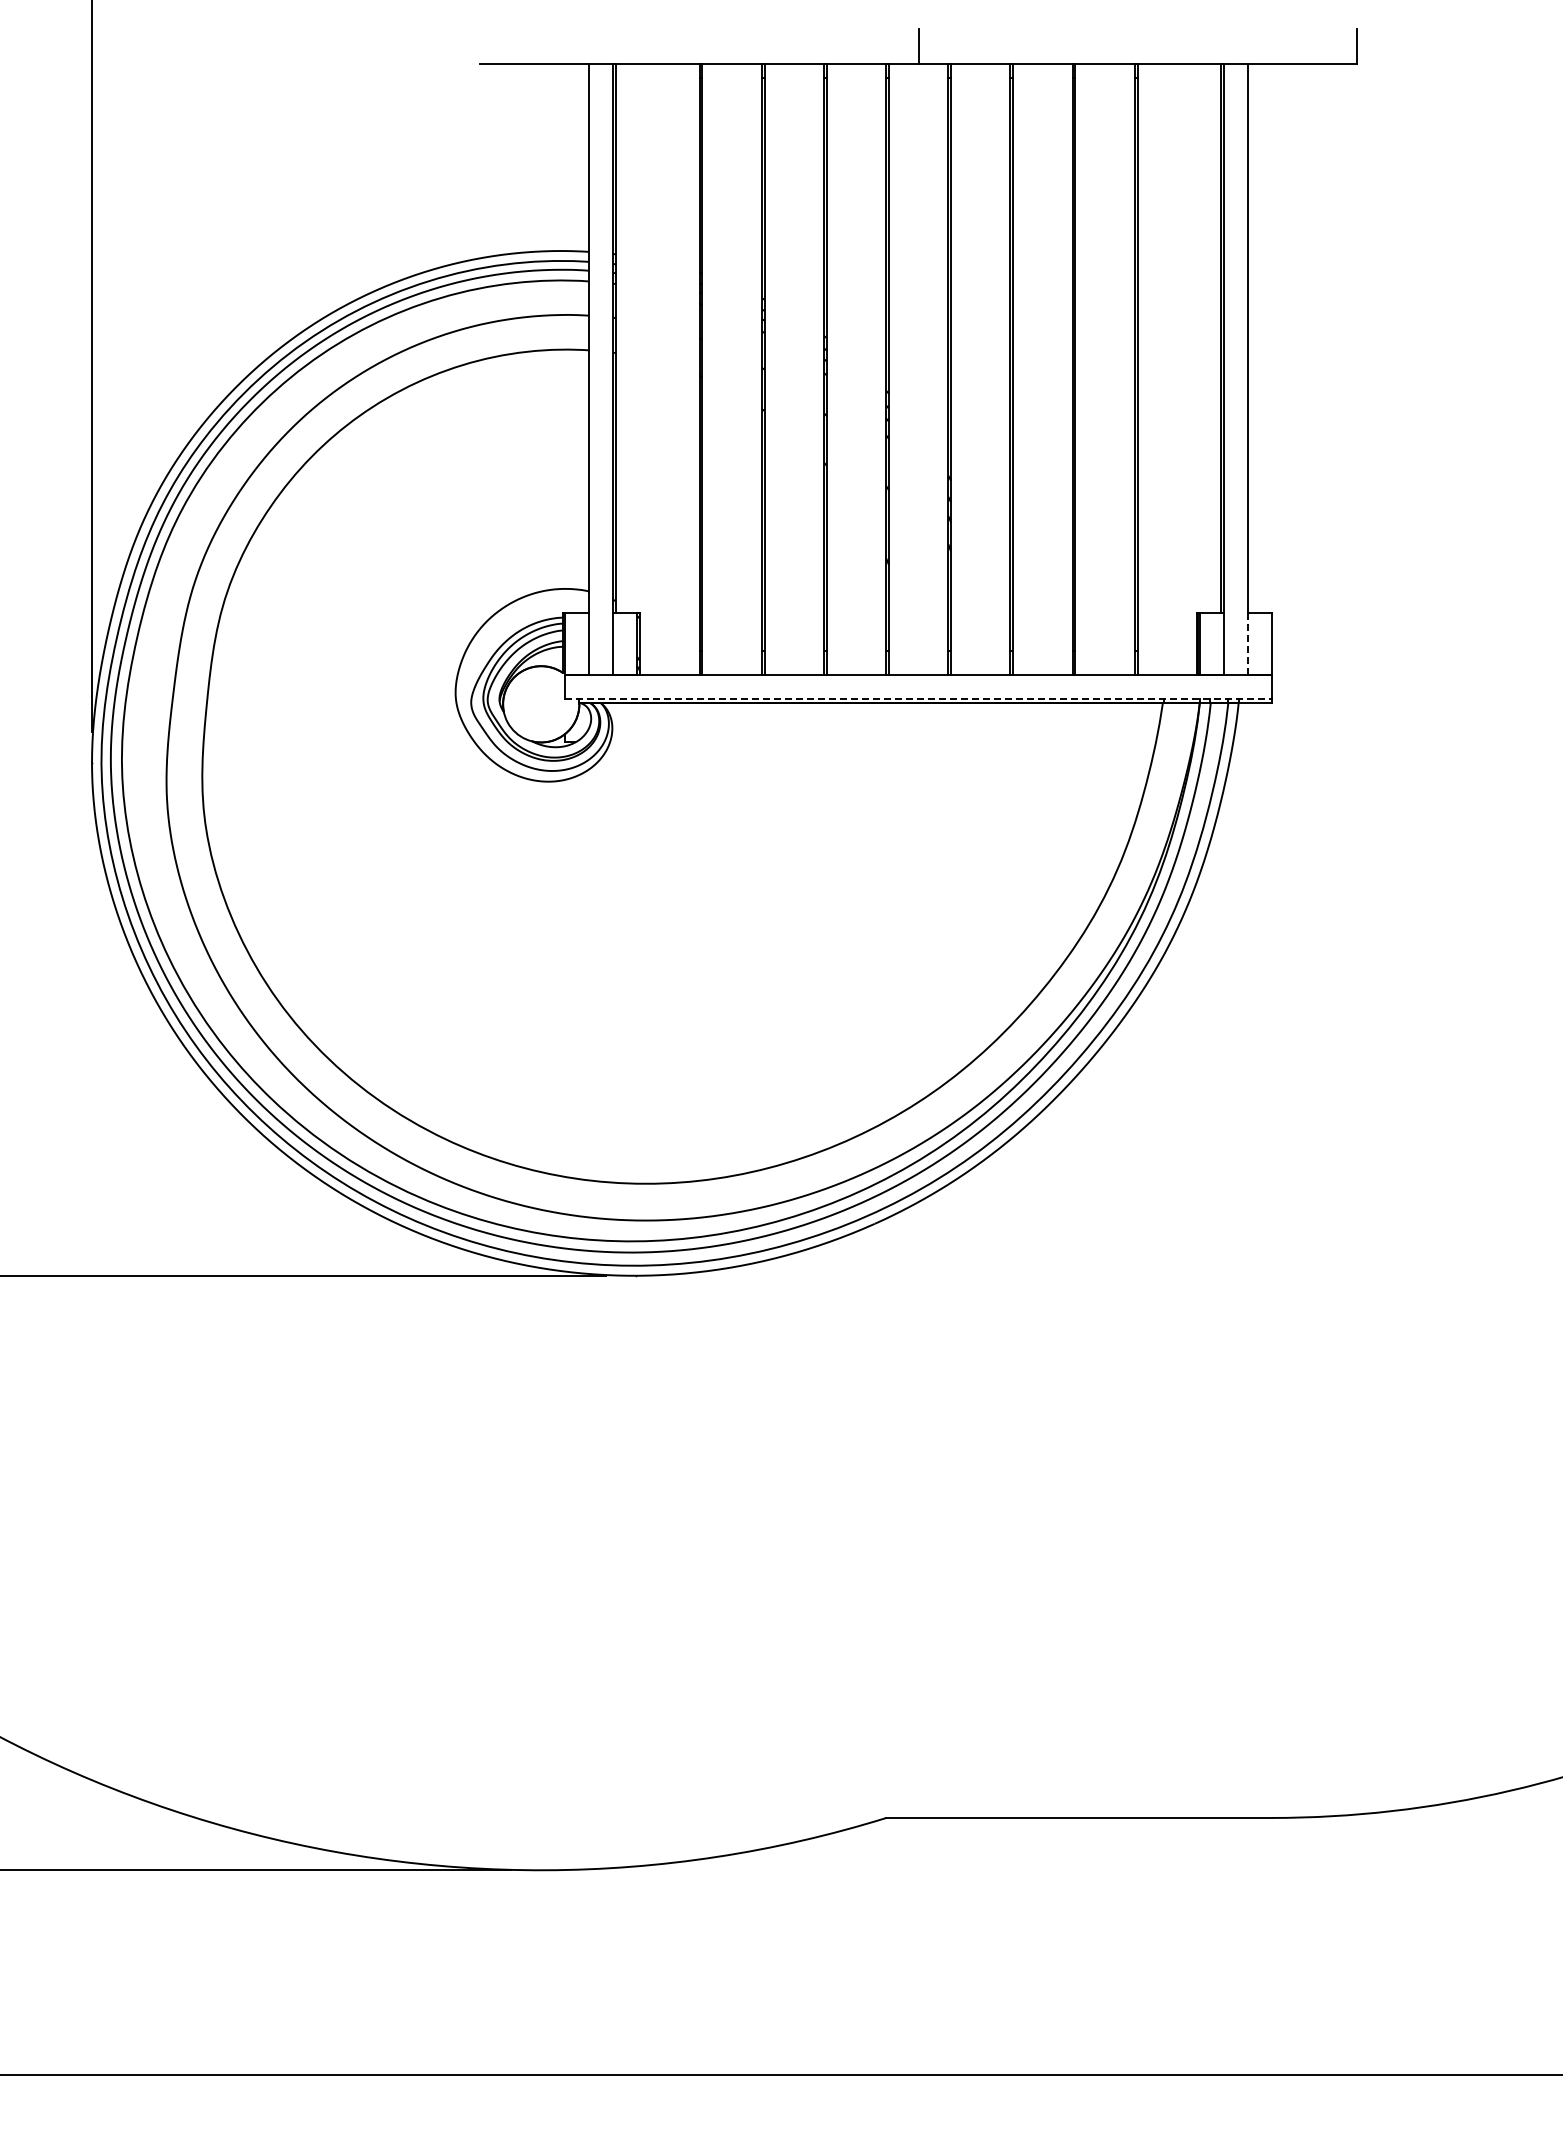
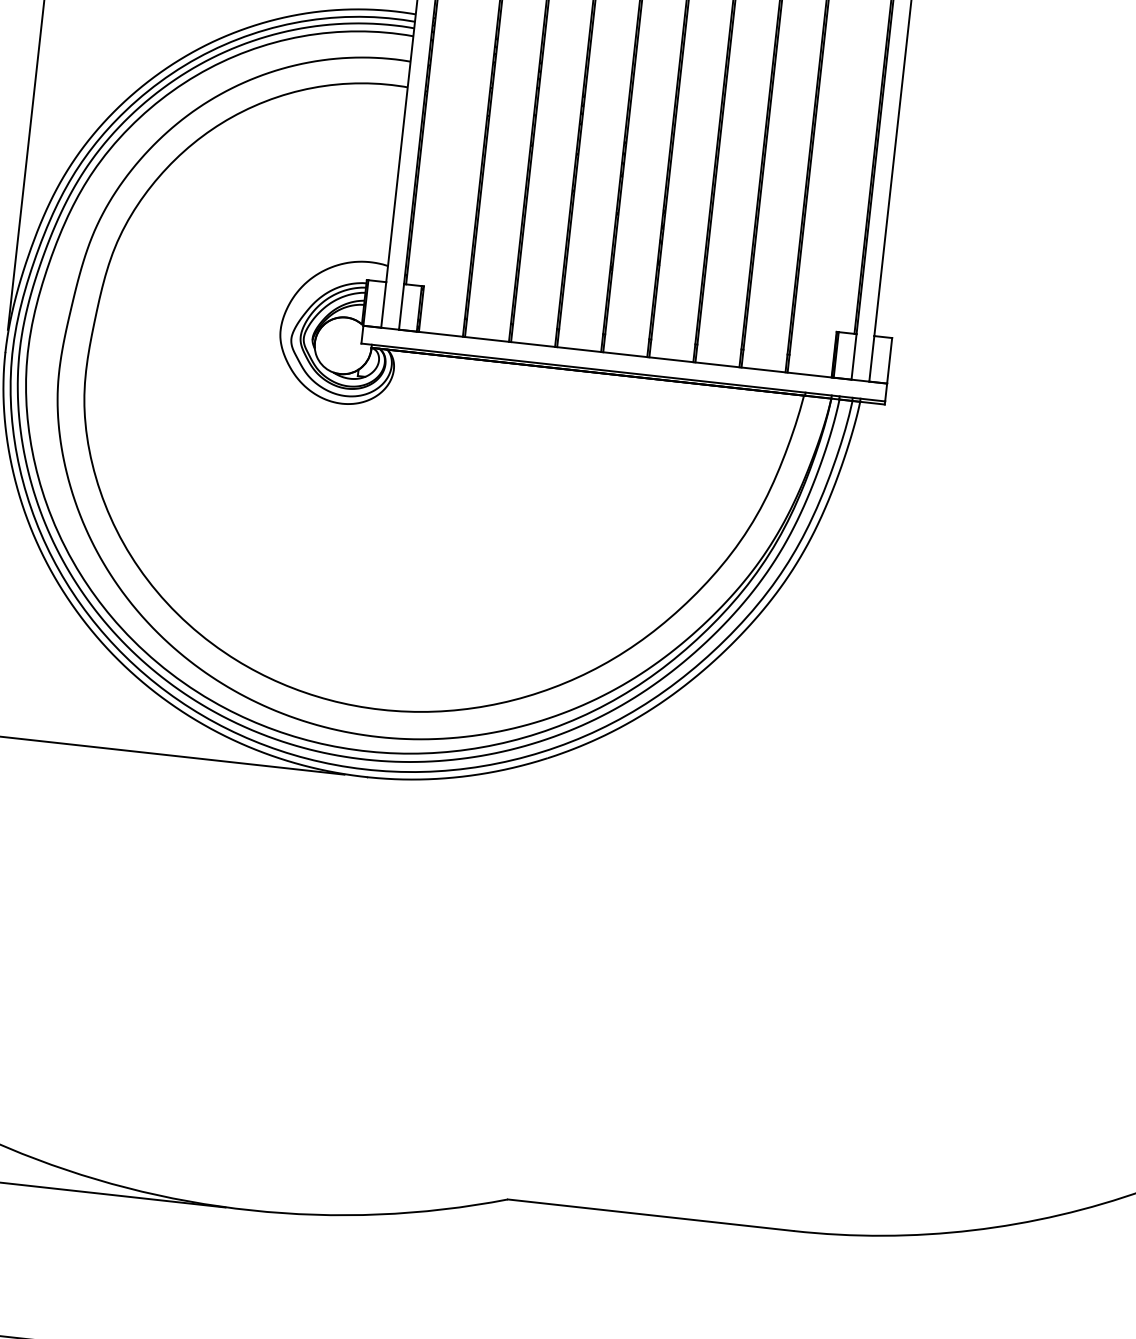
line: (1247, 643) -> (871, 358), dashed -> solid
line: (919, 698) -> (624, 372), dashed -> solid

